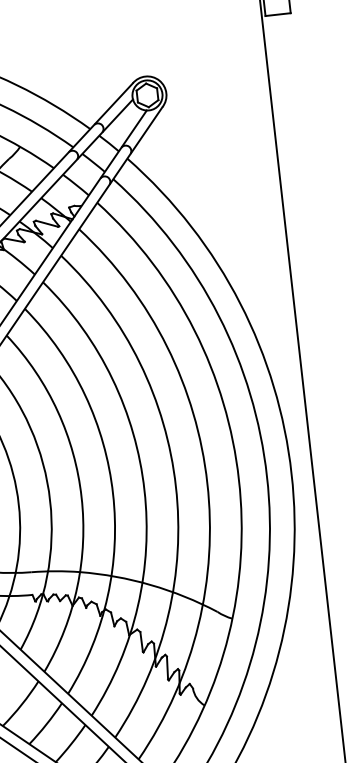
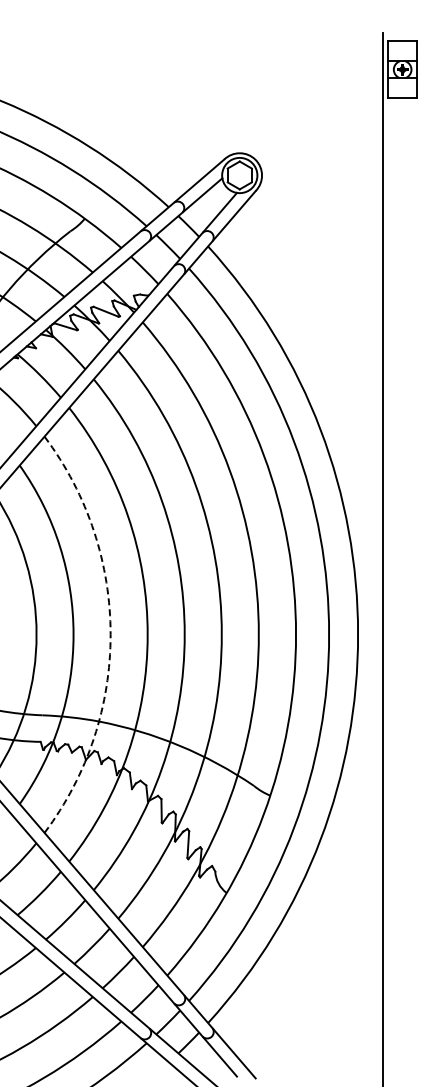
arc: (81, 497) -> (110, 634), solid -> dashed

